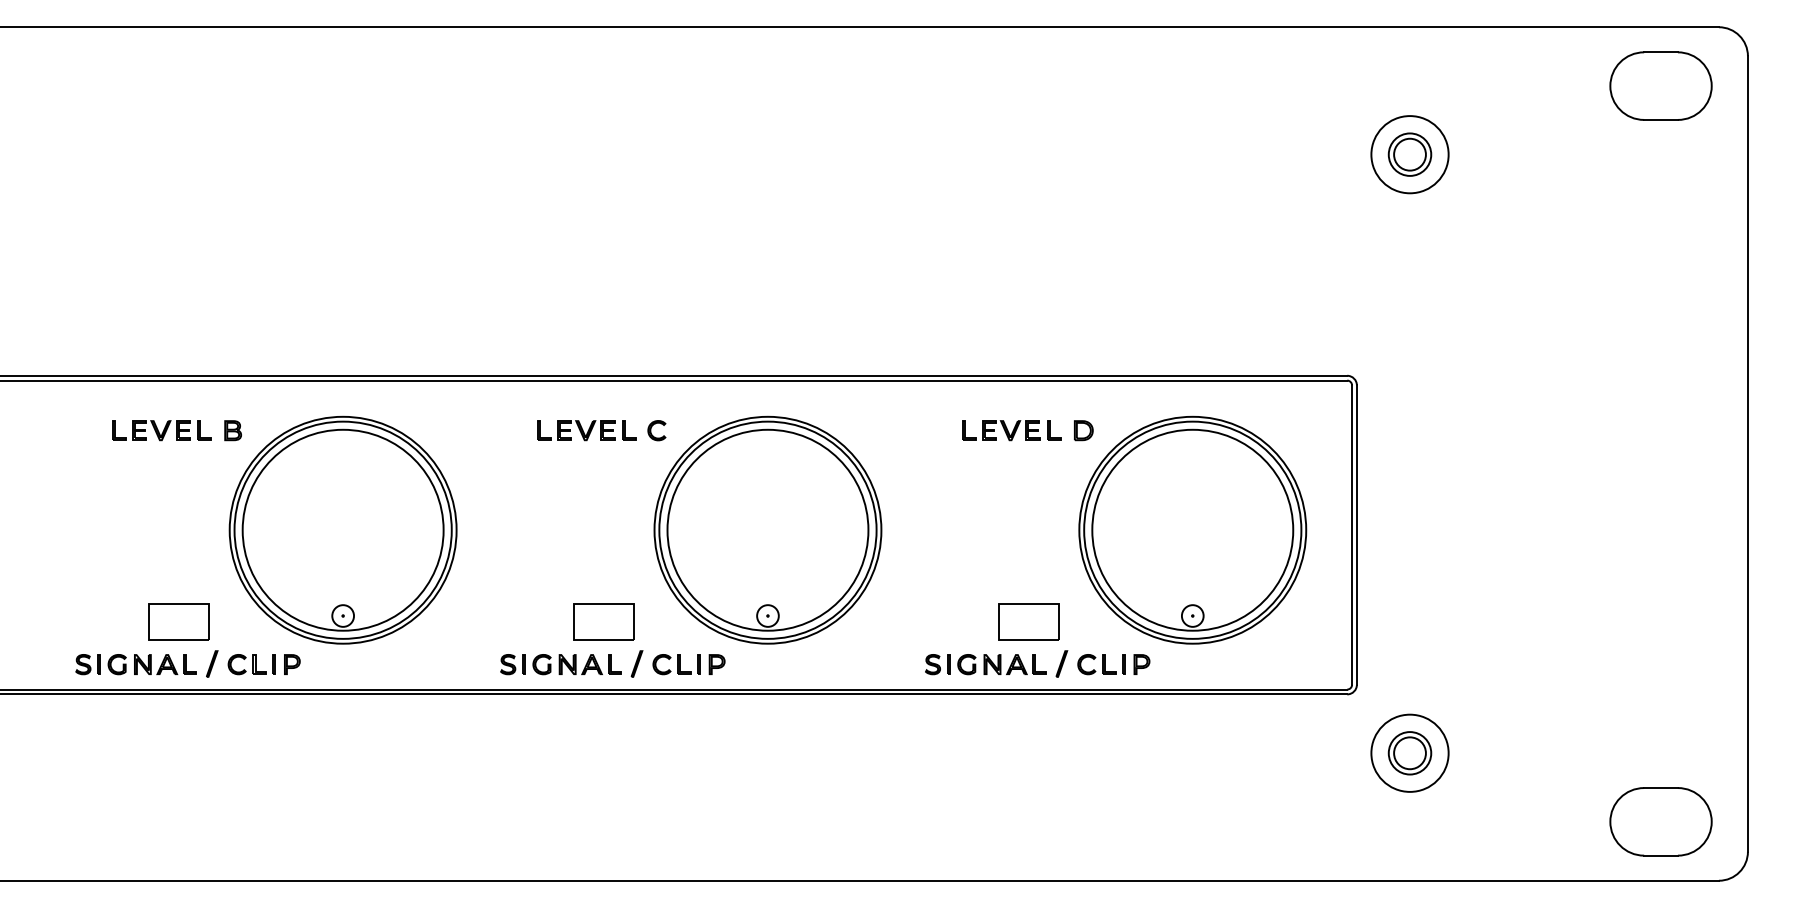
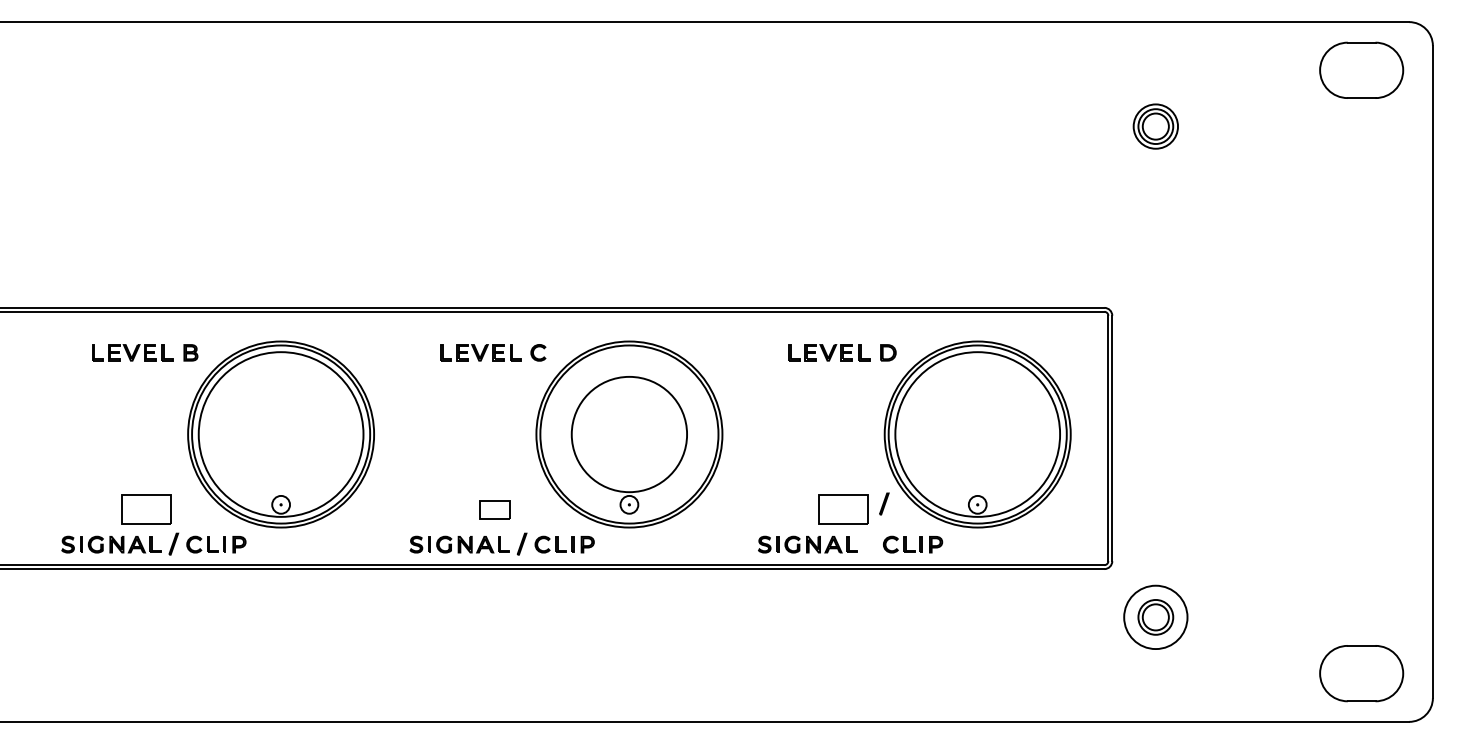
circle: (1409, 154) -> (1155, 126), size x0.7
circle: (767, 529) -> (629, 433), size x0.7
part: (603, 621) -> (494, 509), size x0.6
line: (1061, 663) -> (884, 503), moved

